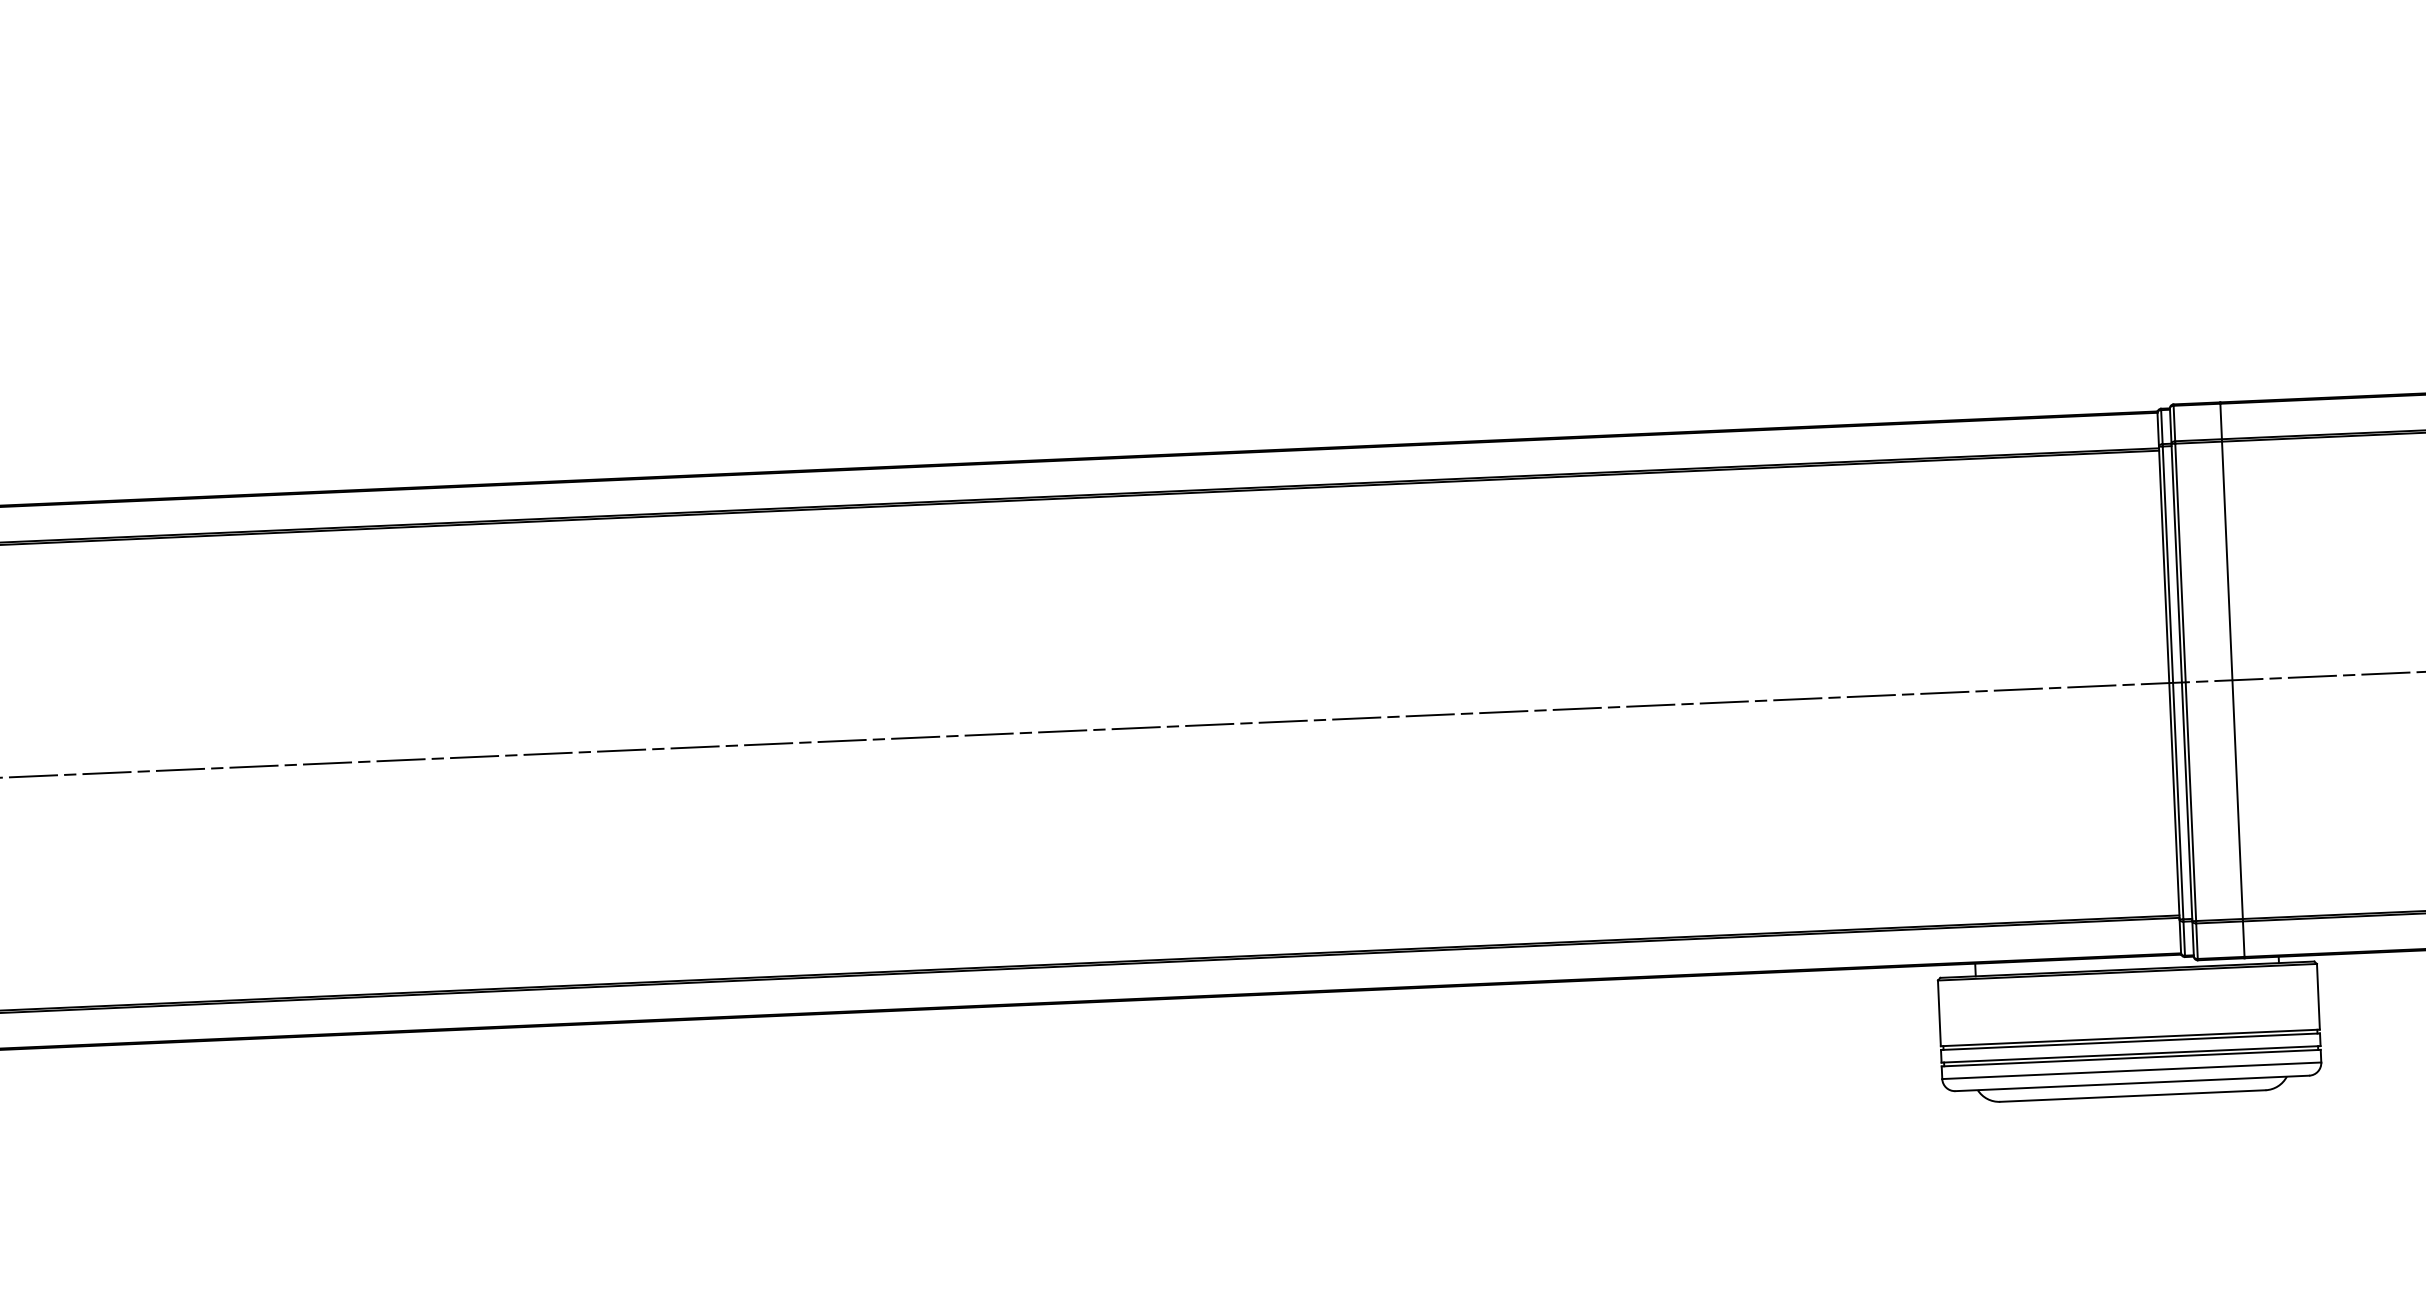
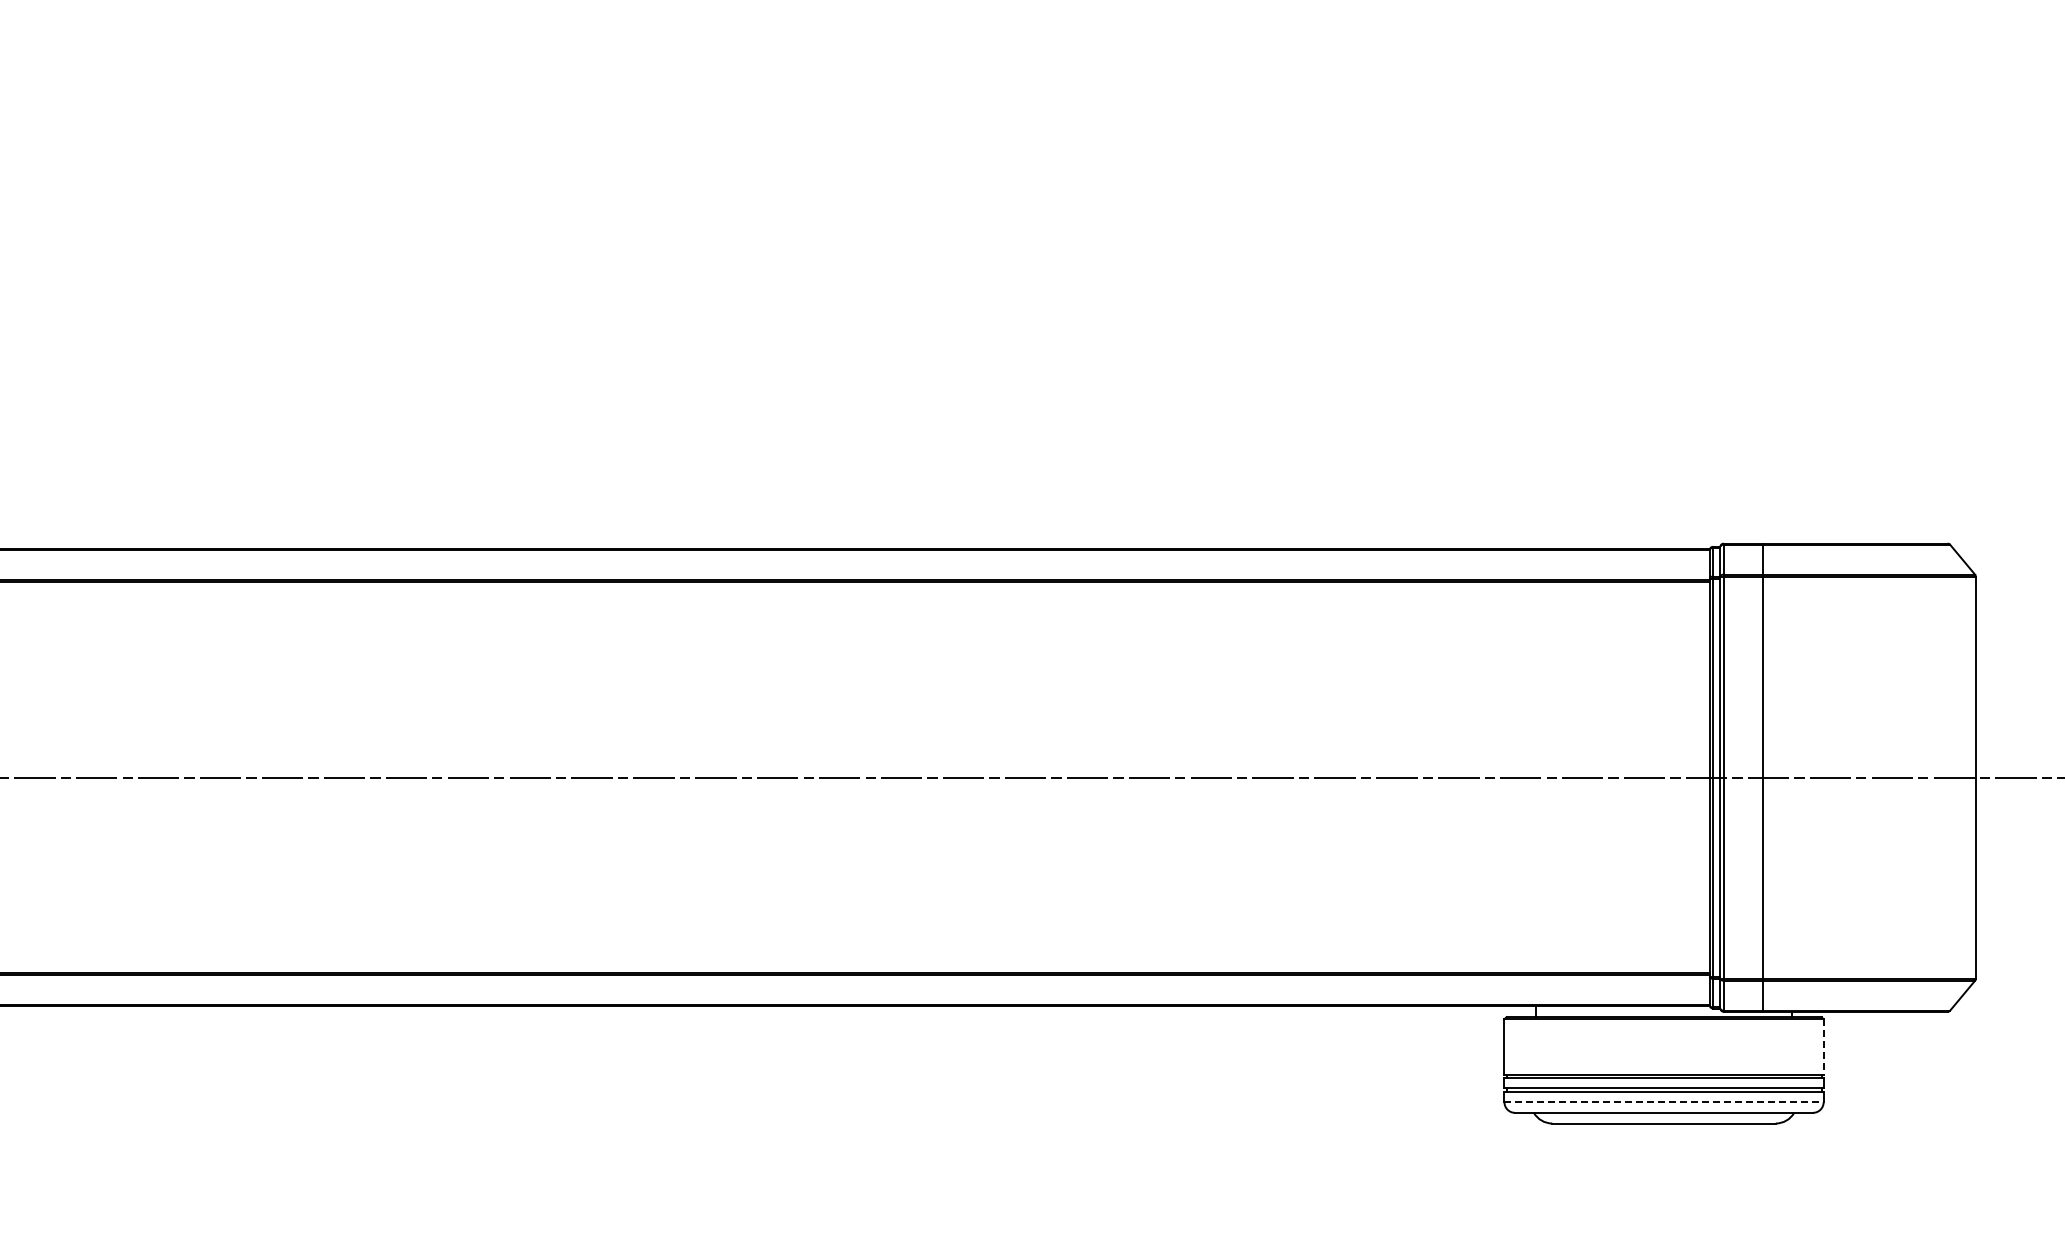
line: (2318, 996) -> (1823, 1046), solid -> dashed
line: (2132, 1071) -> (1664, 1102), solid -> dashed

